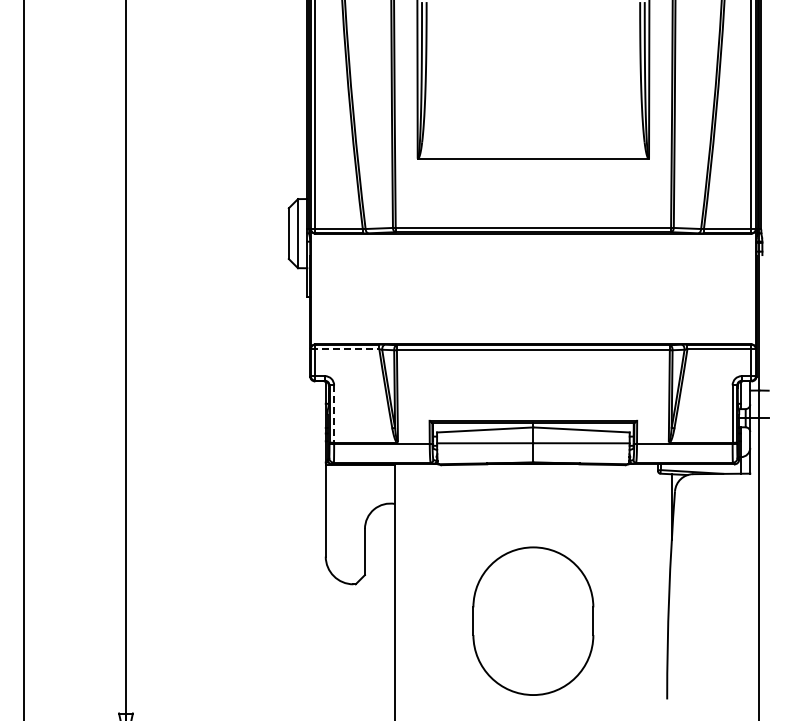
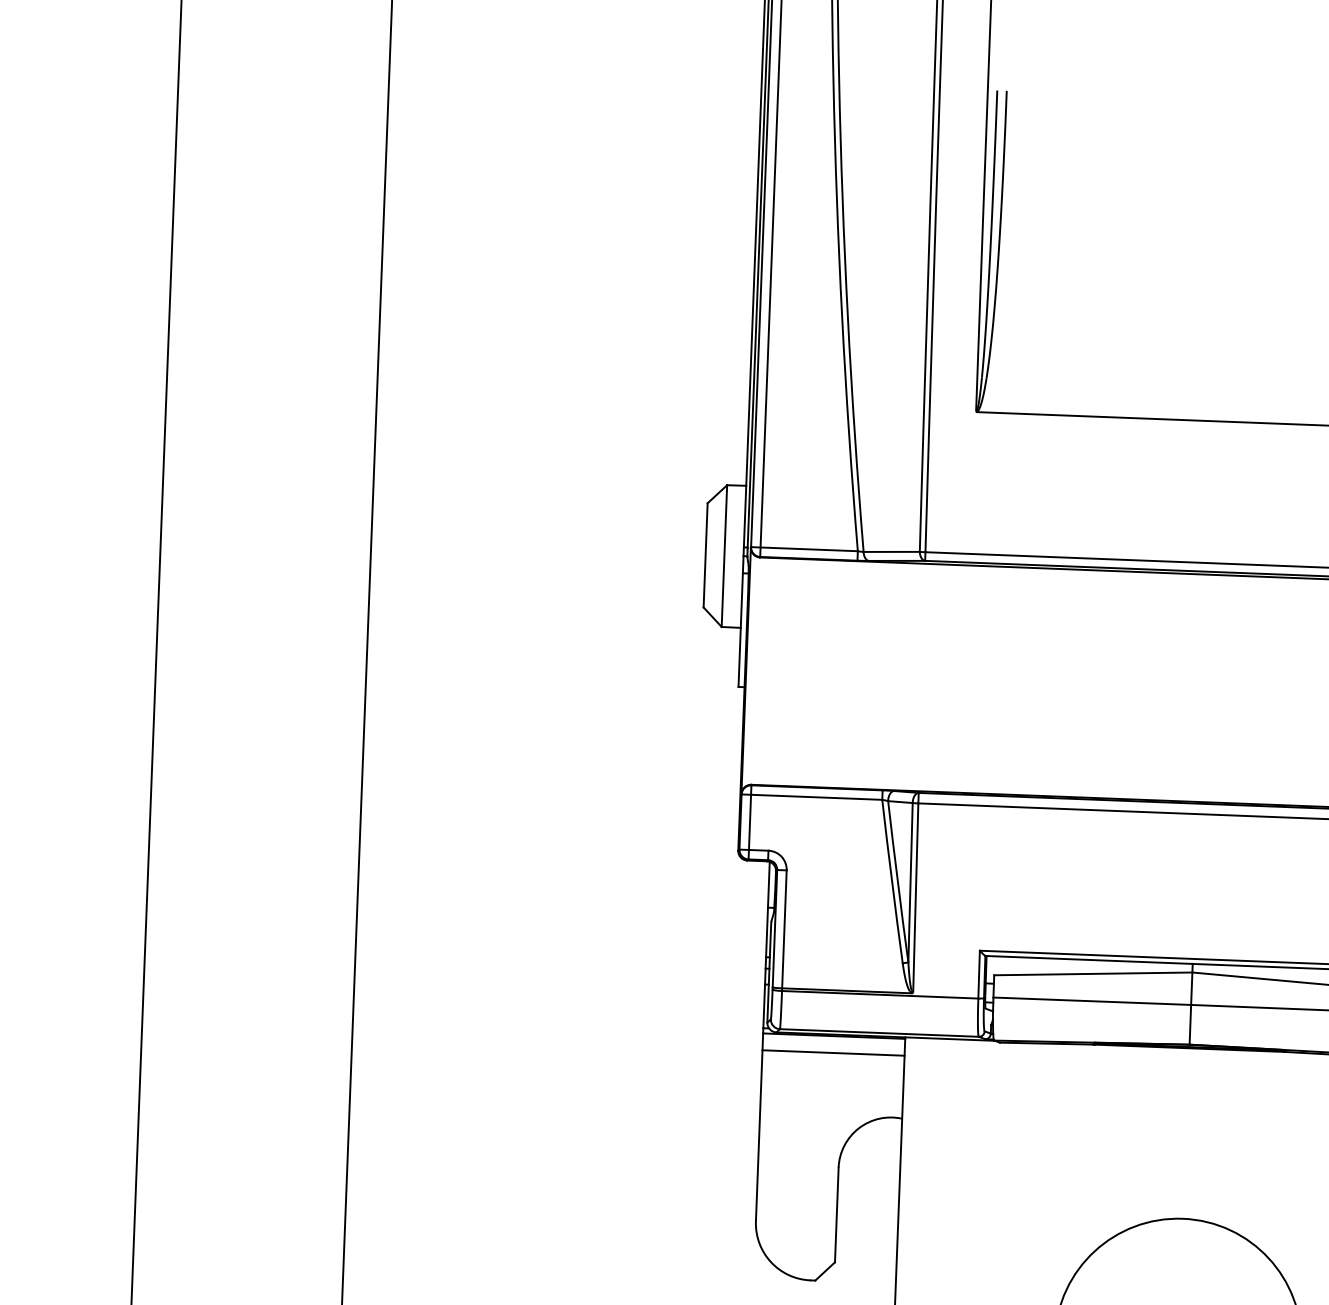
line: (345, 349) -> (812, 797), dashed -> solid
line: (334, 415) -> (785, 932), dashed -> solid
line: (359, 473) -> (831, 1053), added

